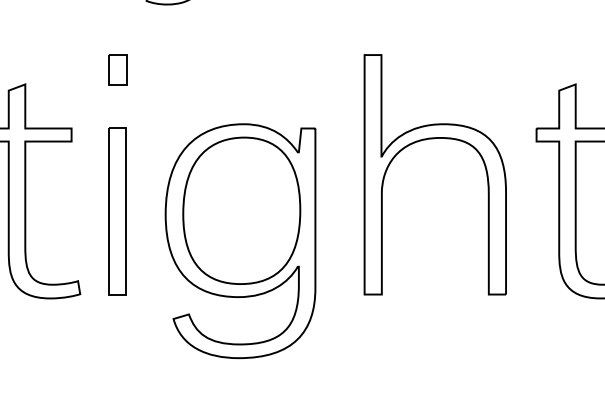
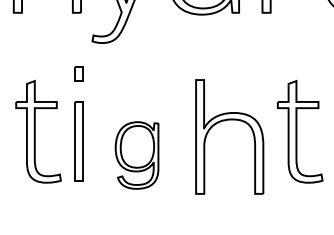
part: (424, 142) -> (224, 121), moved
part: (239, 241) -> (136, 155), size x0.6

